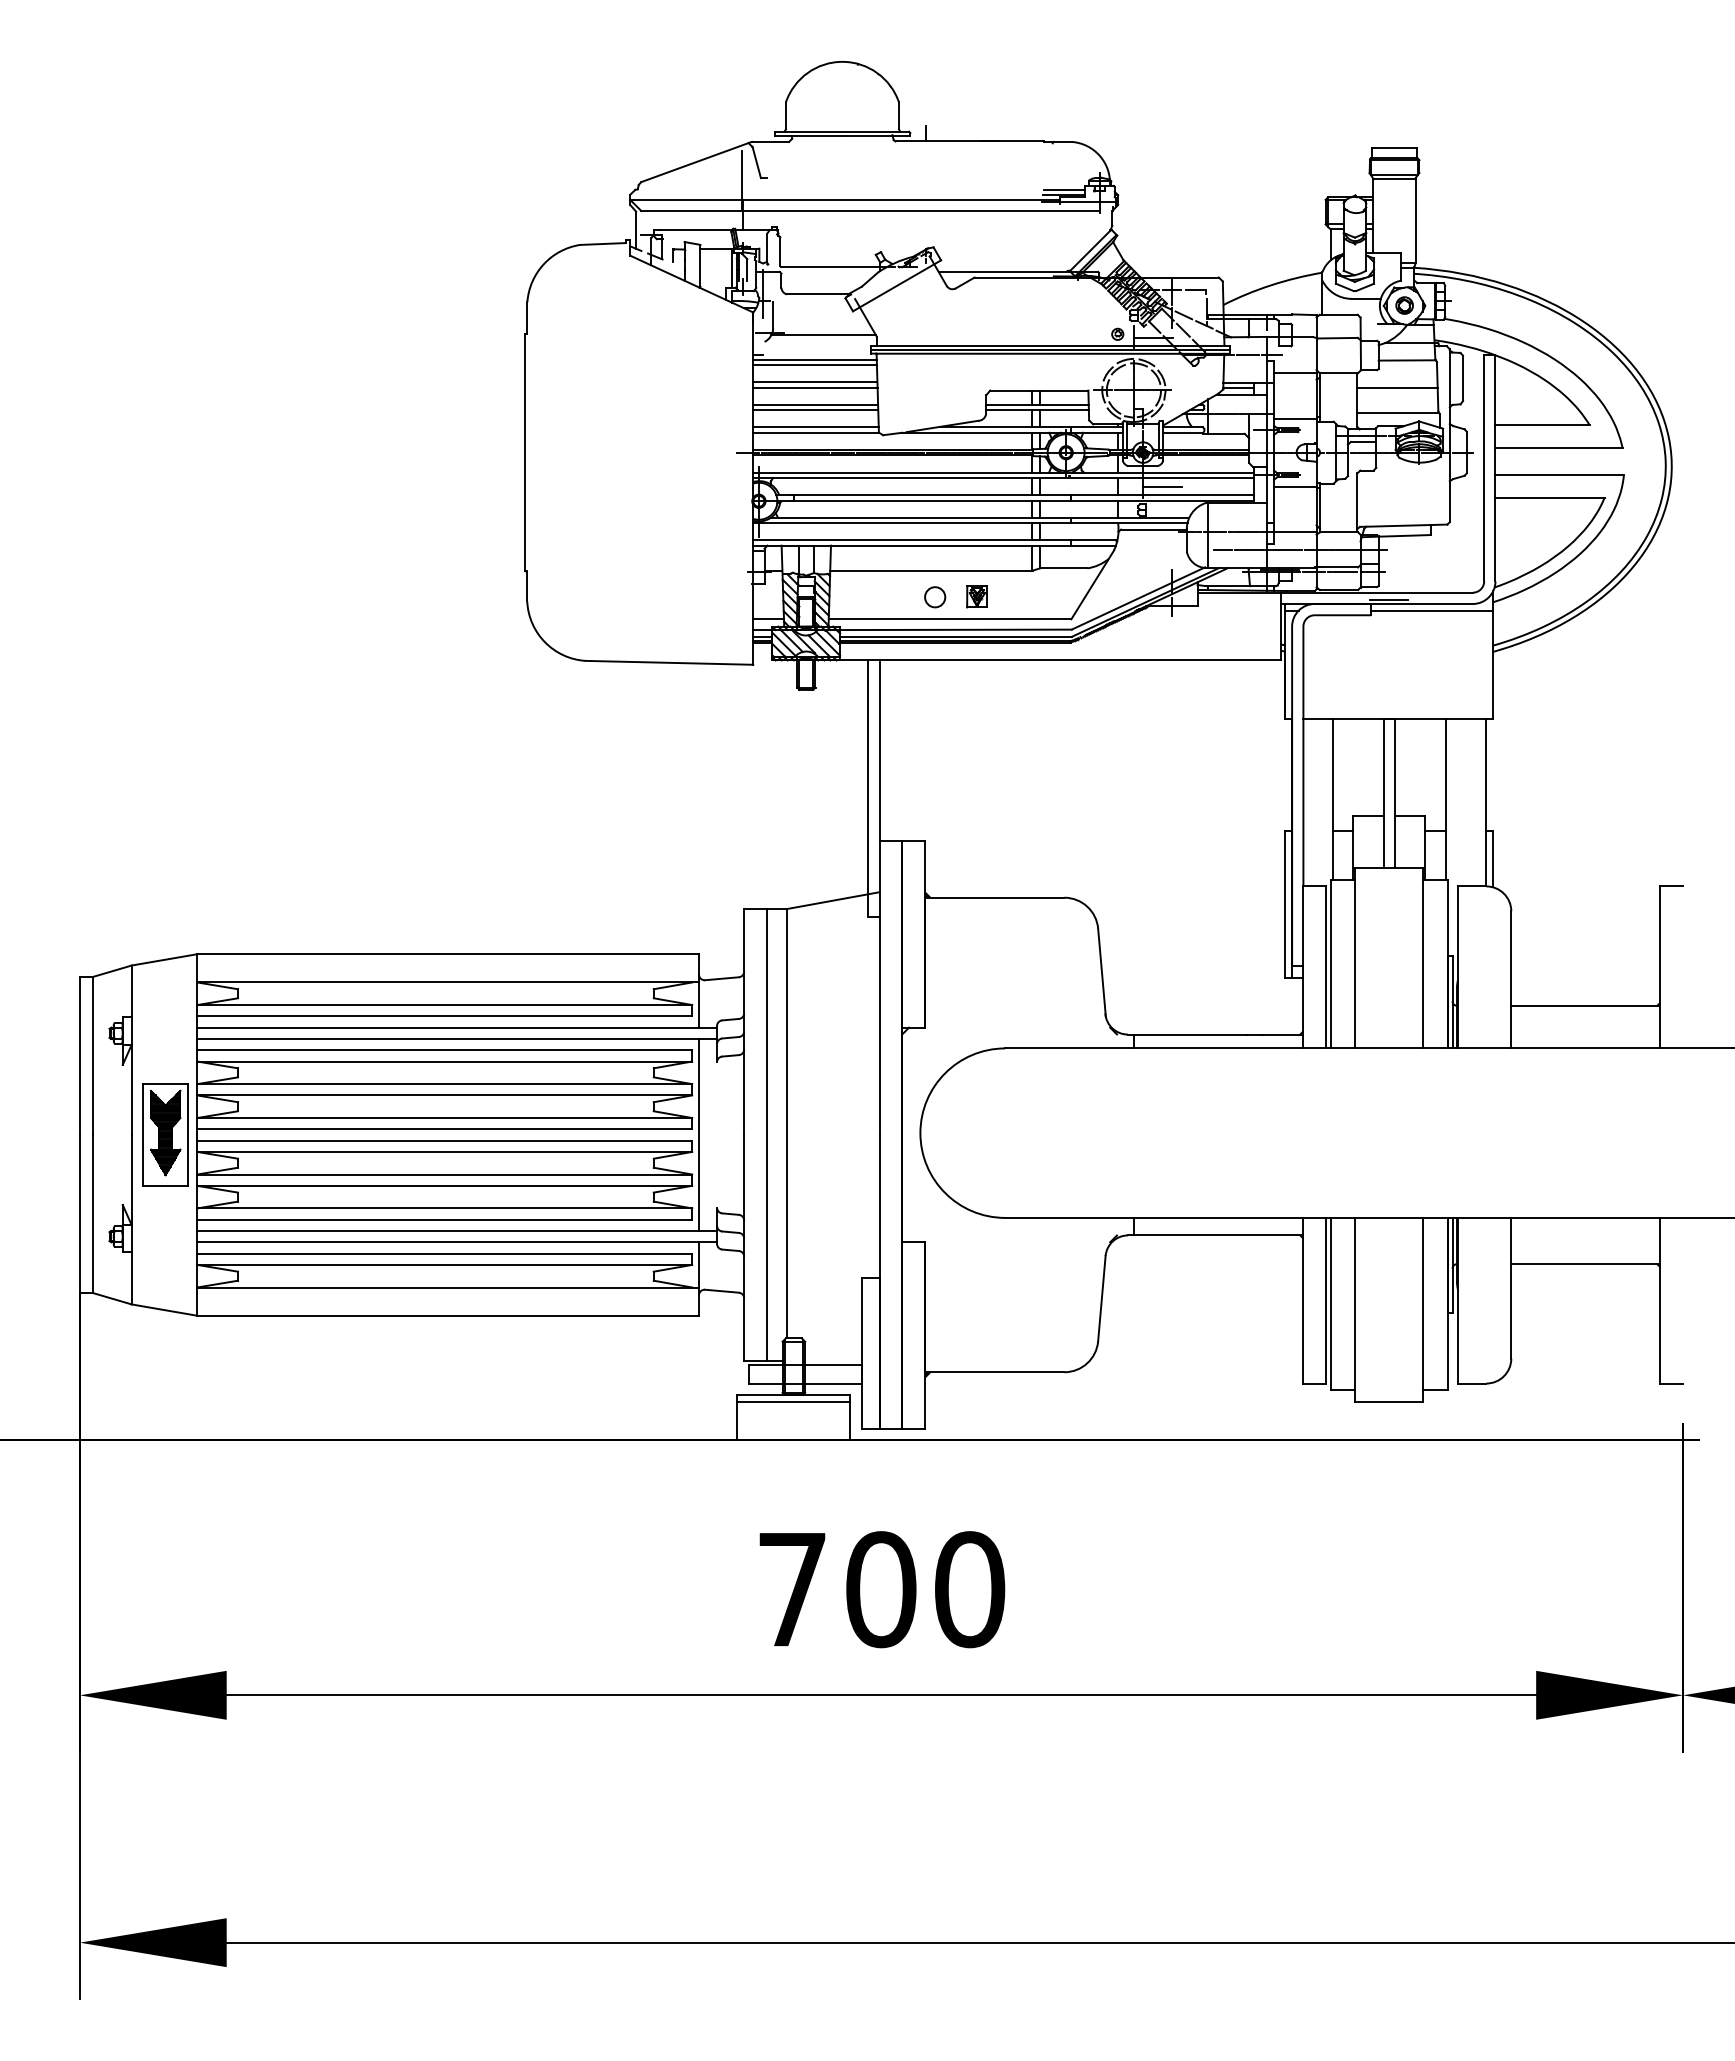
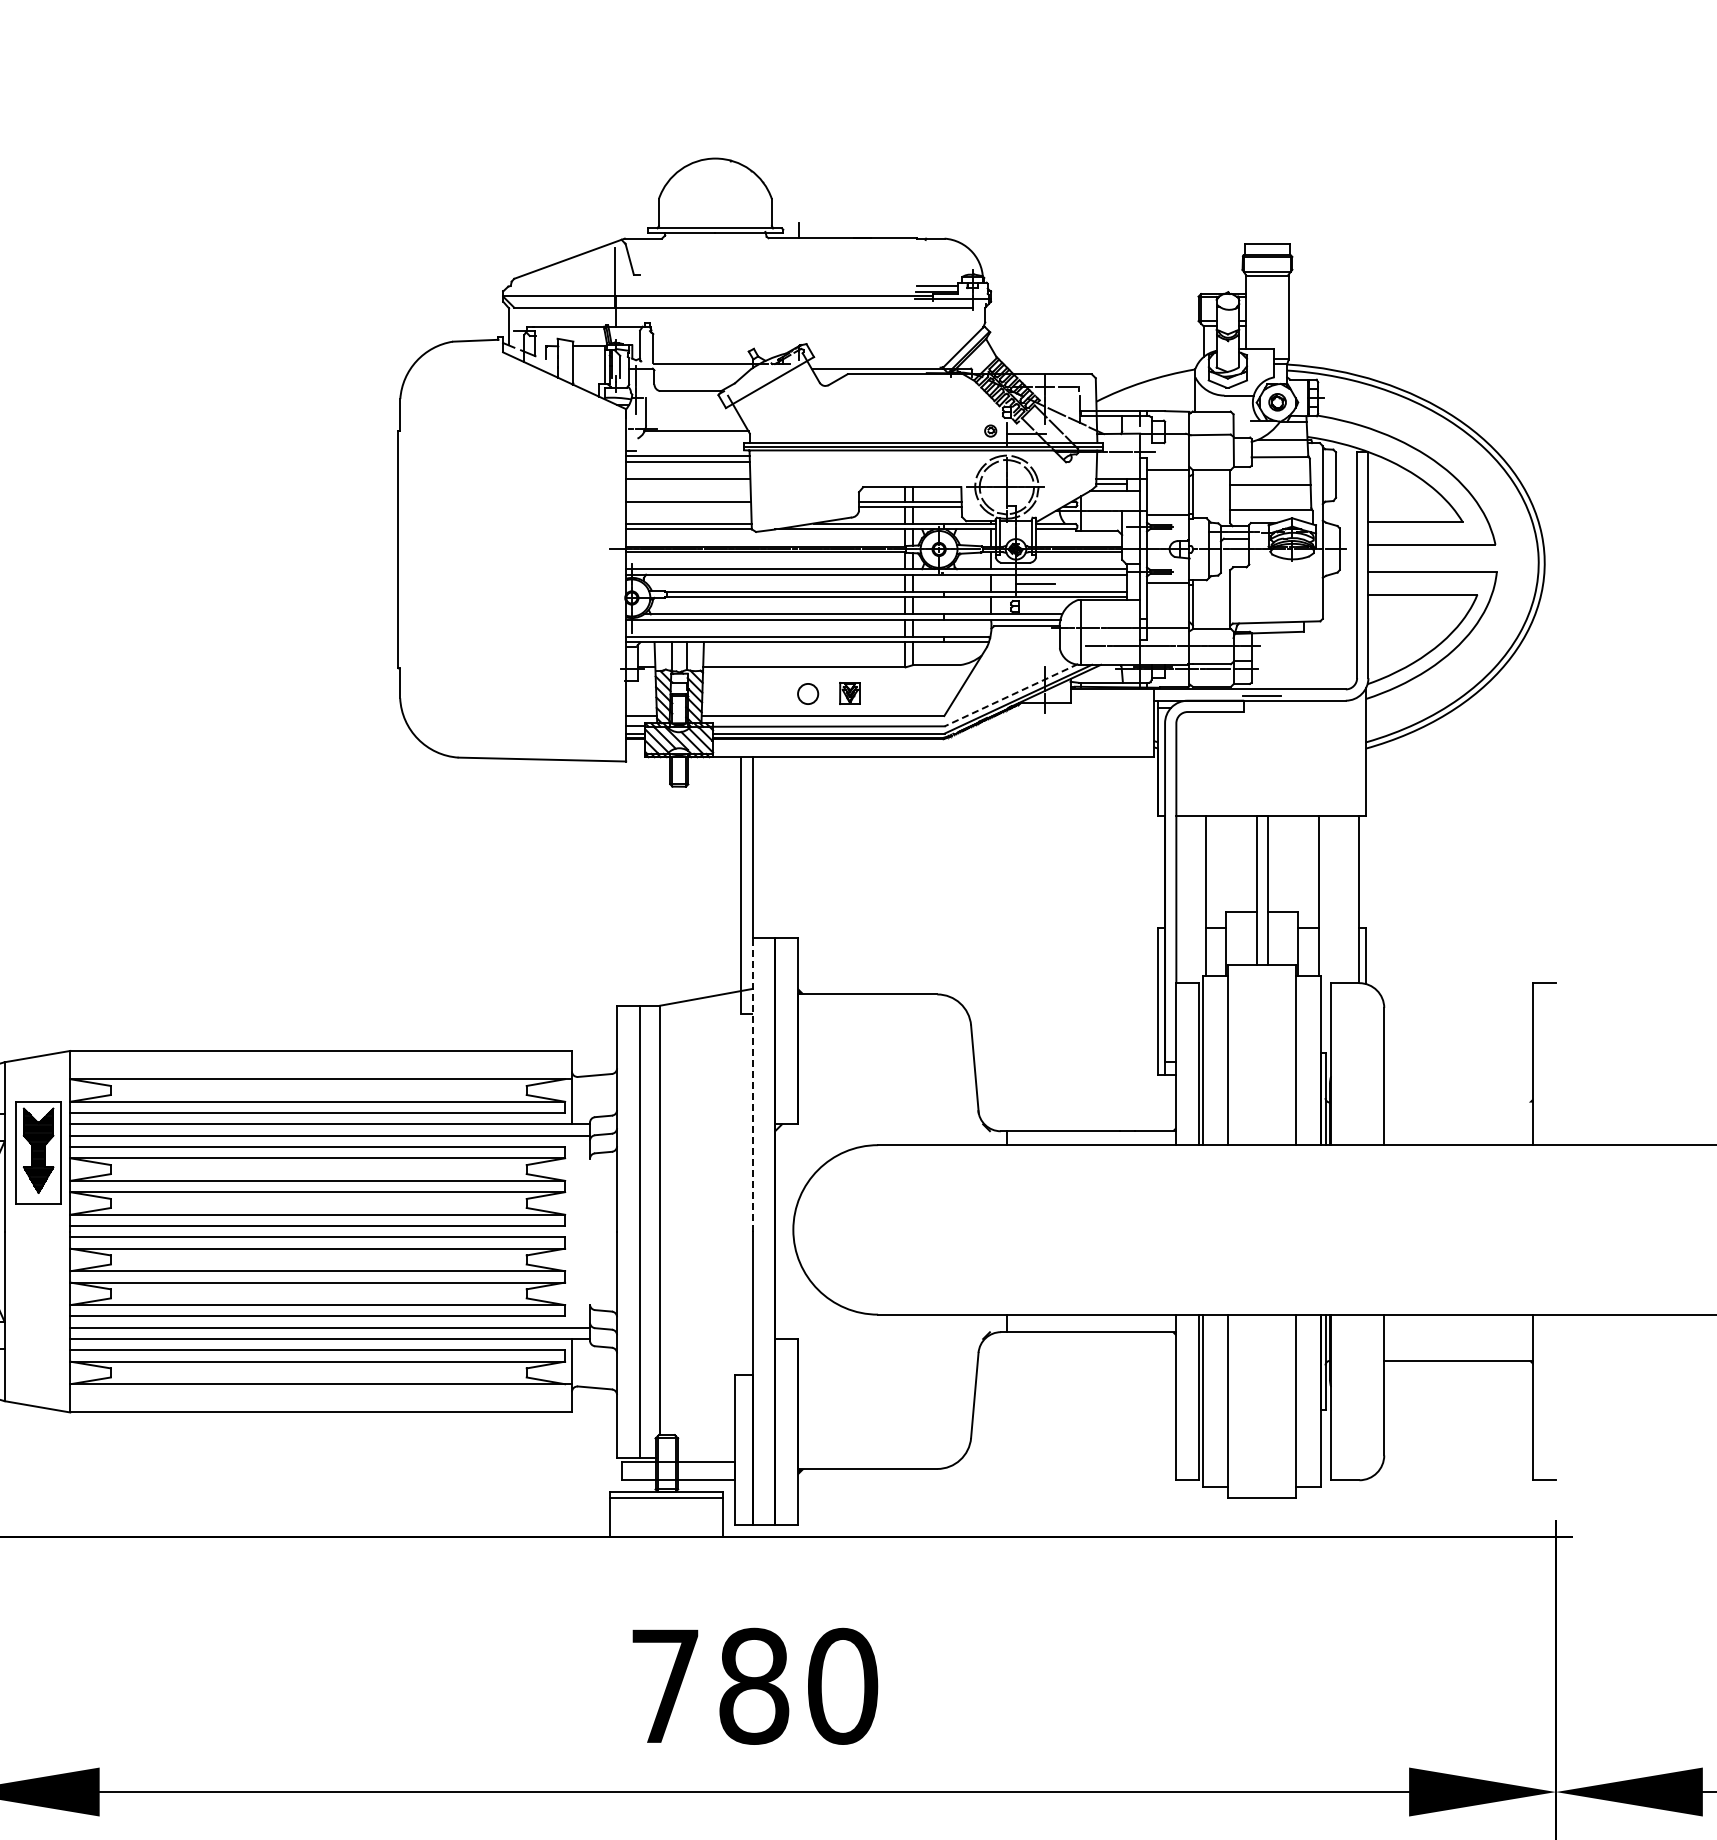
line: (815, 387) -> (688, 484), removed
line: (815, 410) -> (688, 507), removed
line: (1138, 598) -> (1011, 695), solid -> dashed
line: (1432, 610) -> (1305, 707), removed
line: (879, 988) -> (752, 1085), solid -> dashed
line: (1585, 1006) -> (1458, 1103), removed
part: (165, 1134) -> (38, 1152), moved
line: (698, 1134) -> (571, 1231), removed
text: (881, 1589) -> (754, 1686), 700 -> 780

